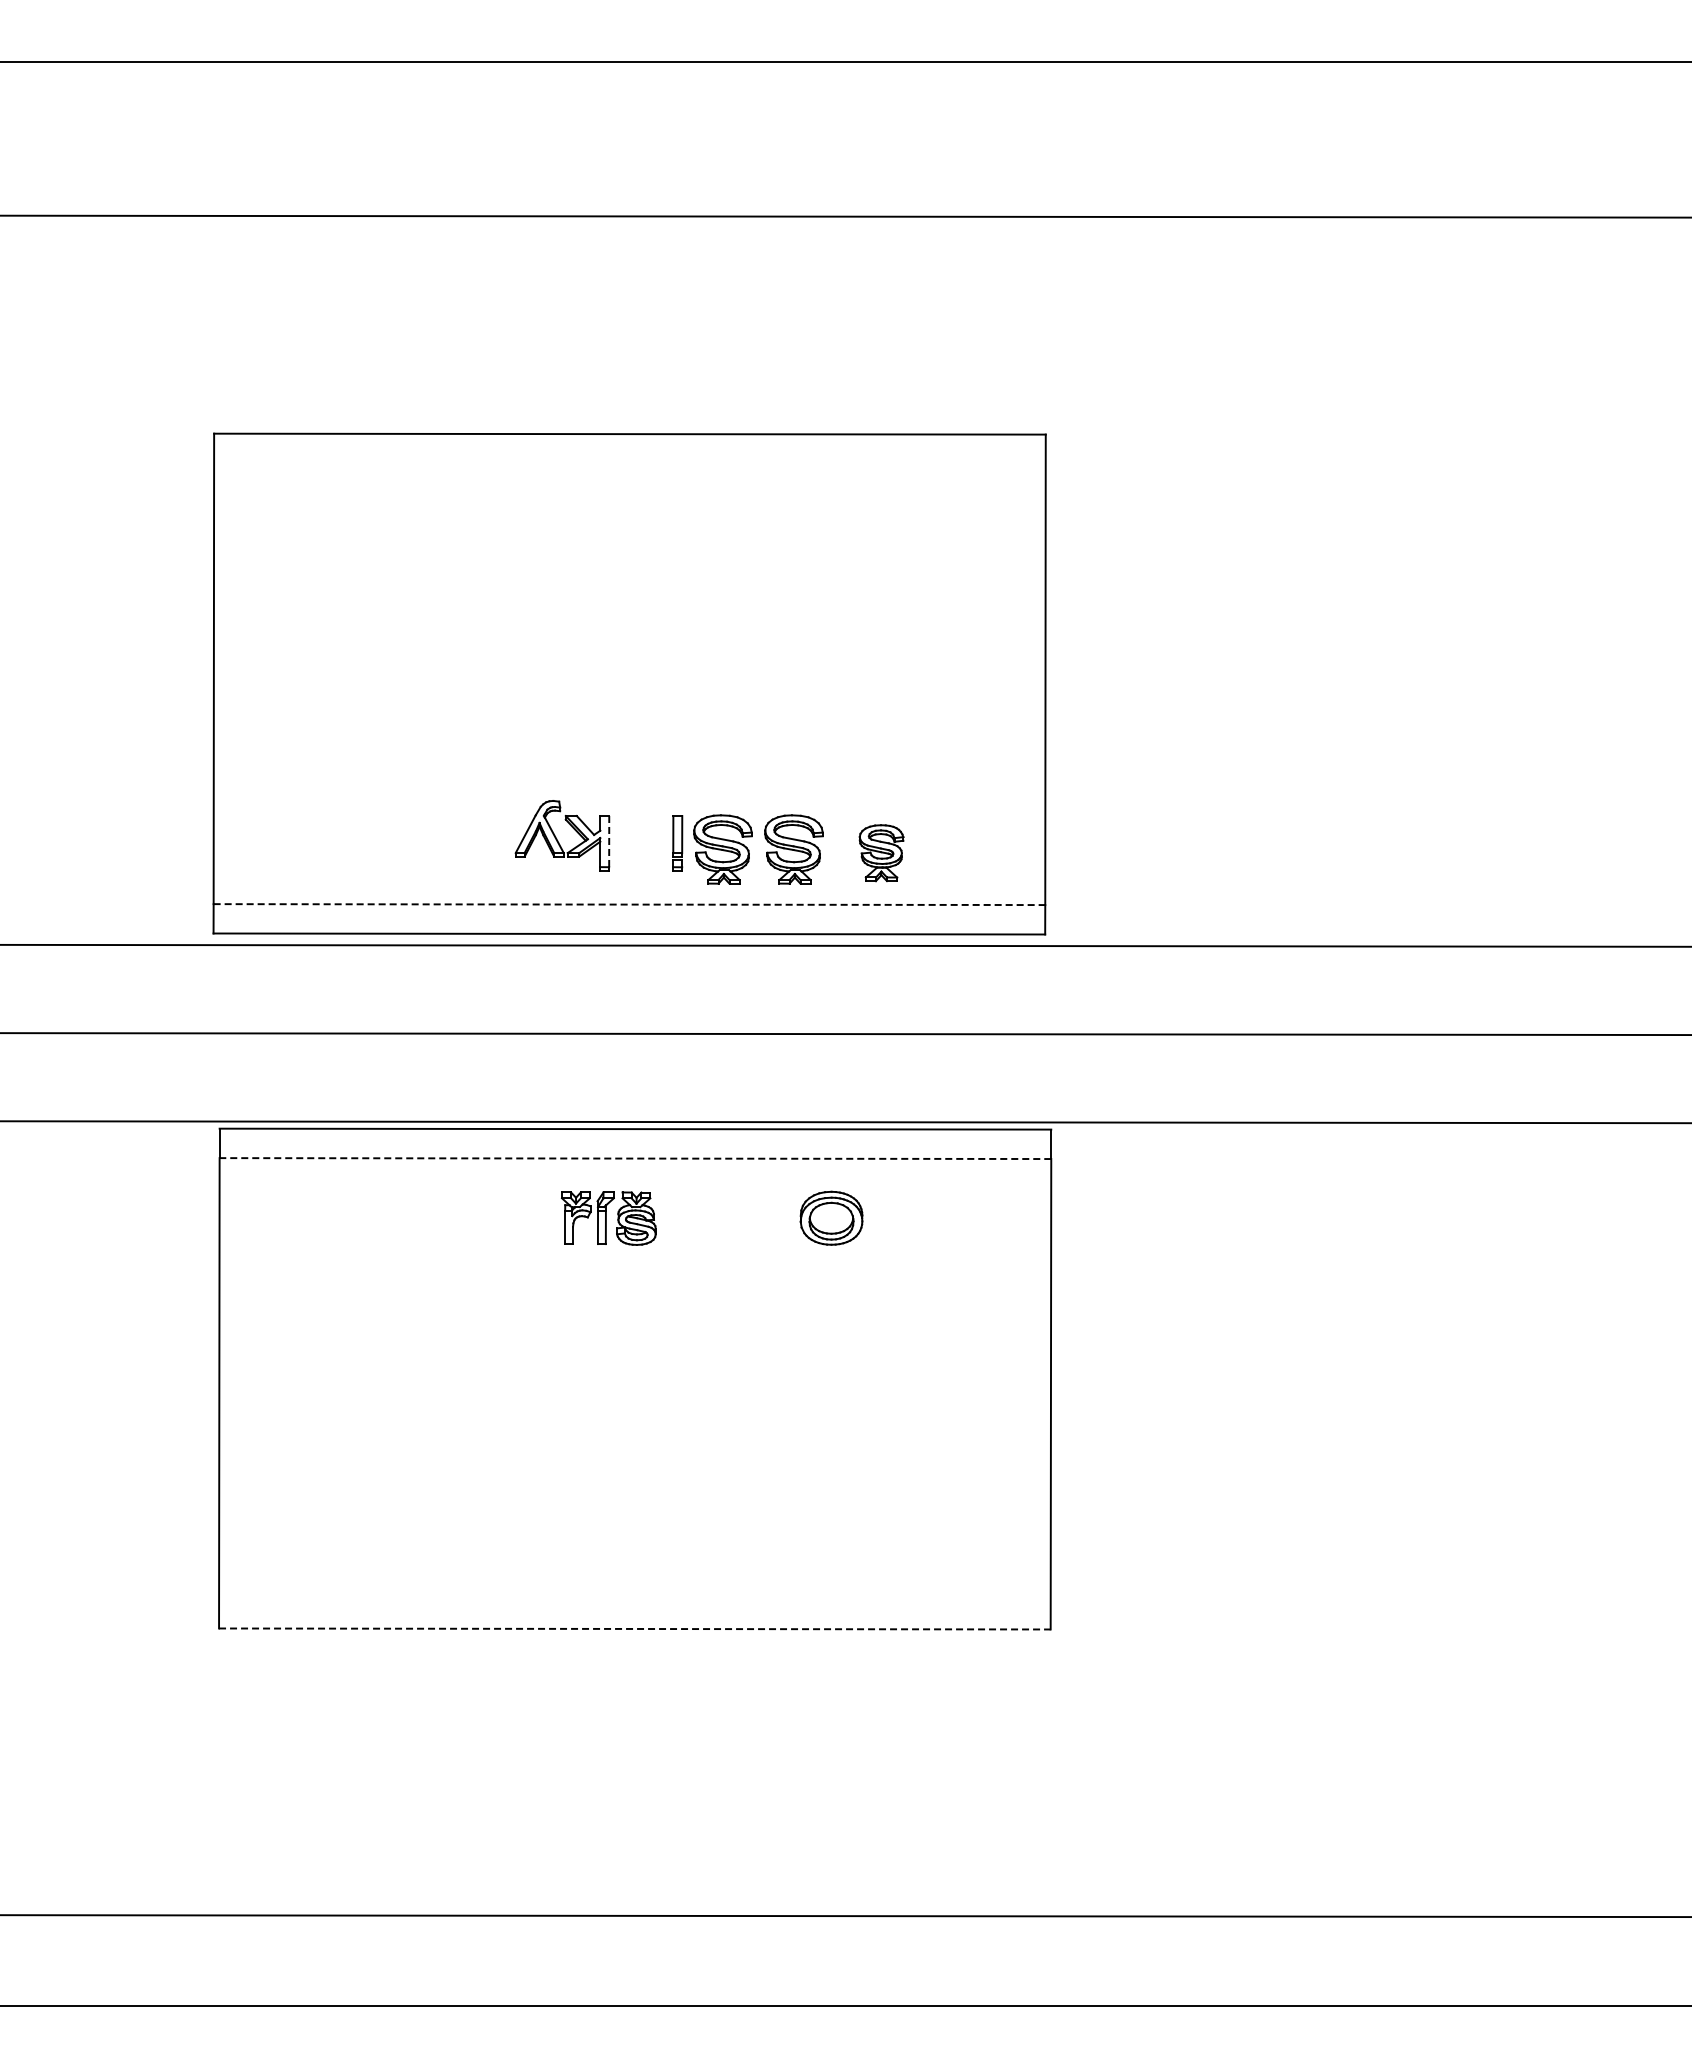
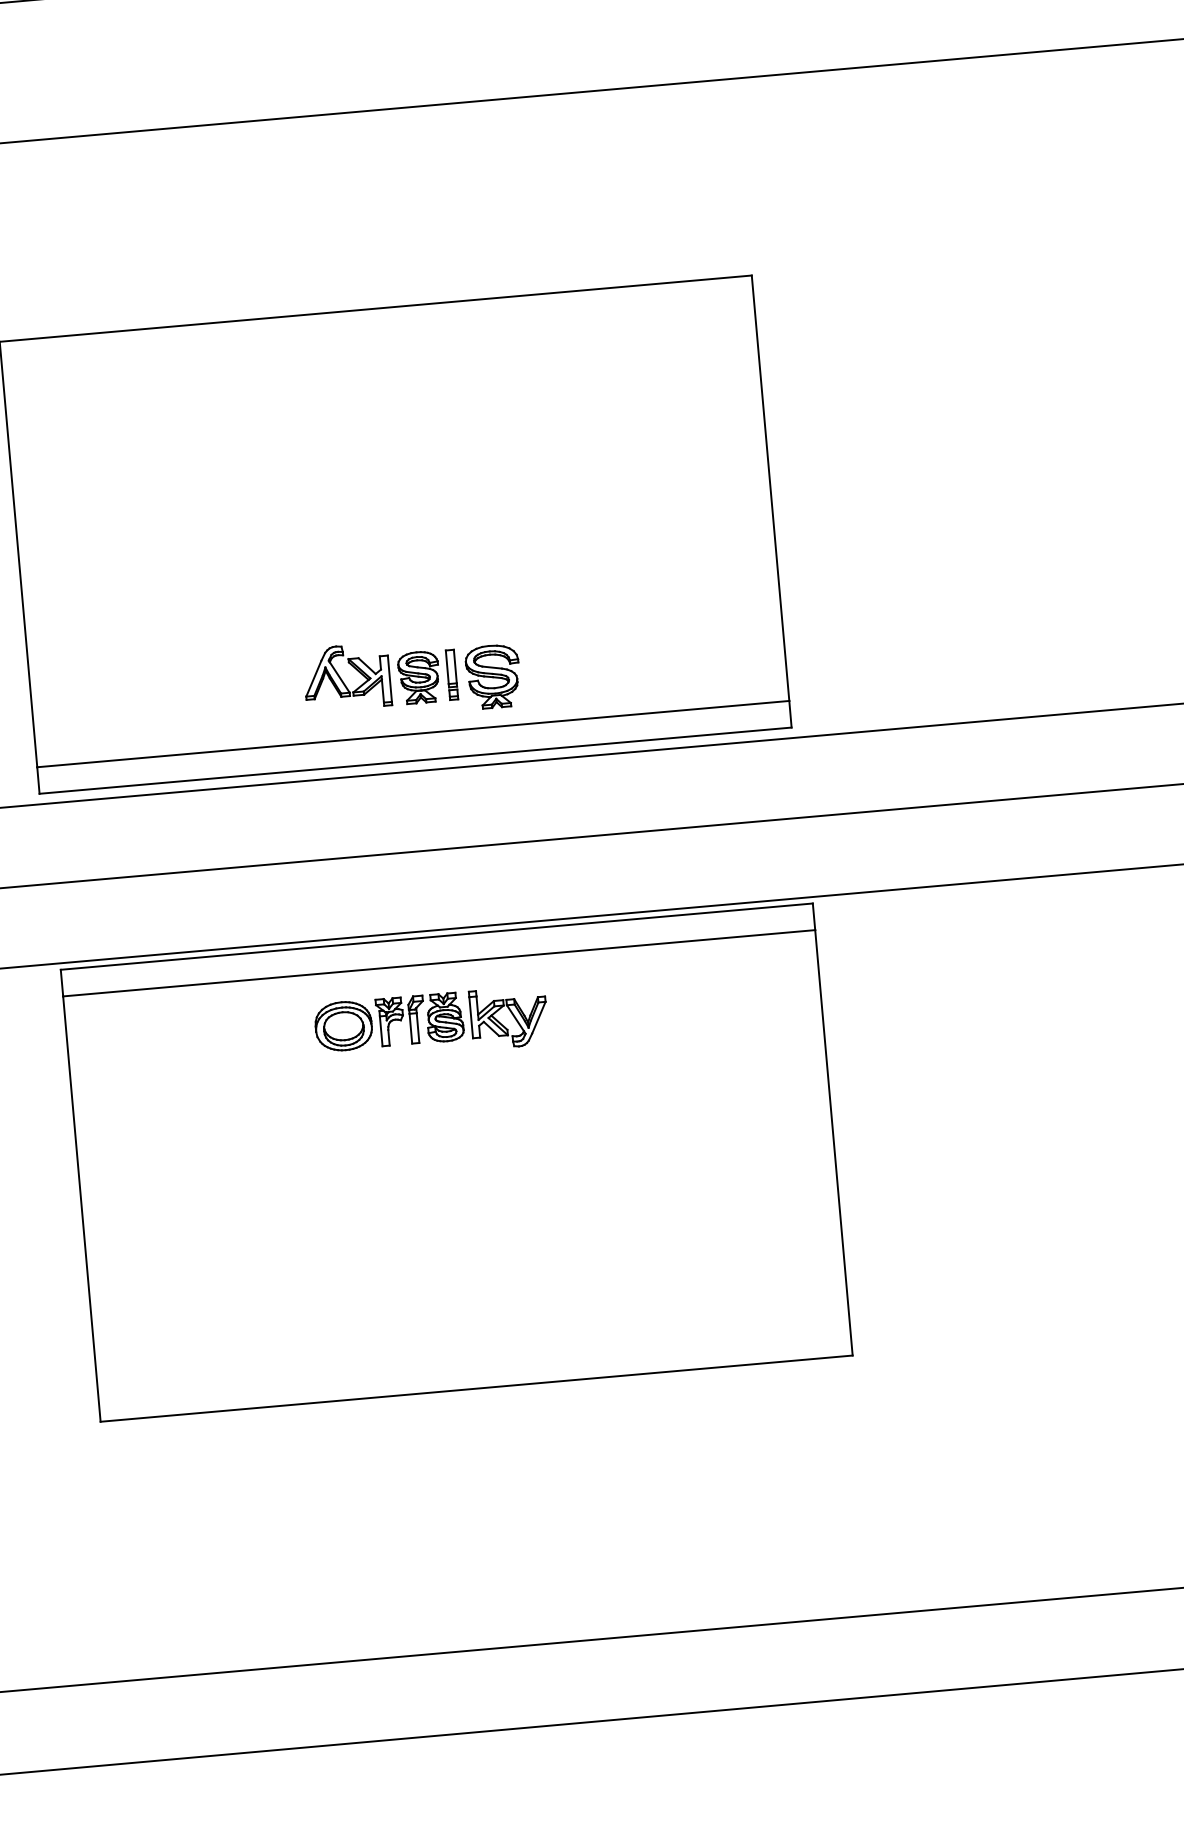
line: (609, 841) -> (390, 678), dashed -> solid
part: (793, 849) -> (557, 671), removed
part: (881, 853) -> (419, 677), moved
line: (629, 904) -> (413, 734), dashed -> solid
line: (635, 1158) -> (439, 963), dashed -> solid
part: (831, 1217) -> (343, 1025), moved
part: (706, 1225) -> (508, 1018), added
line: (634, 1628) -> (476, 1388), dashed -> solid

